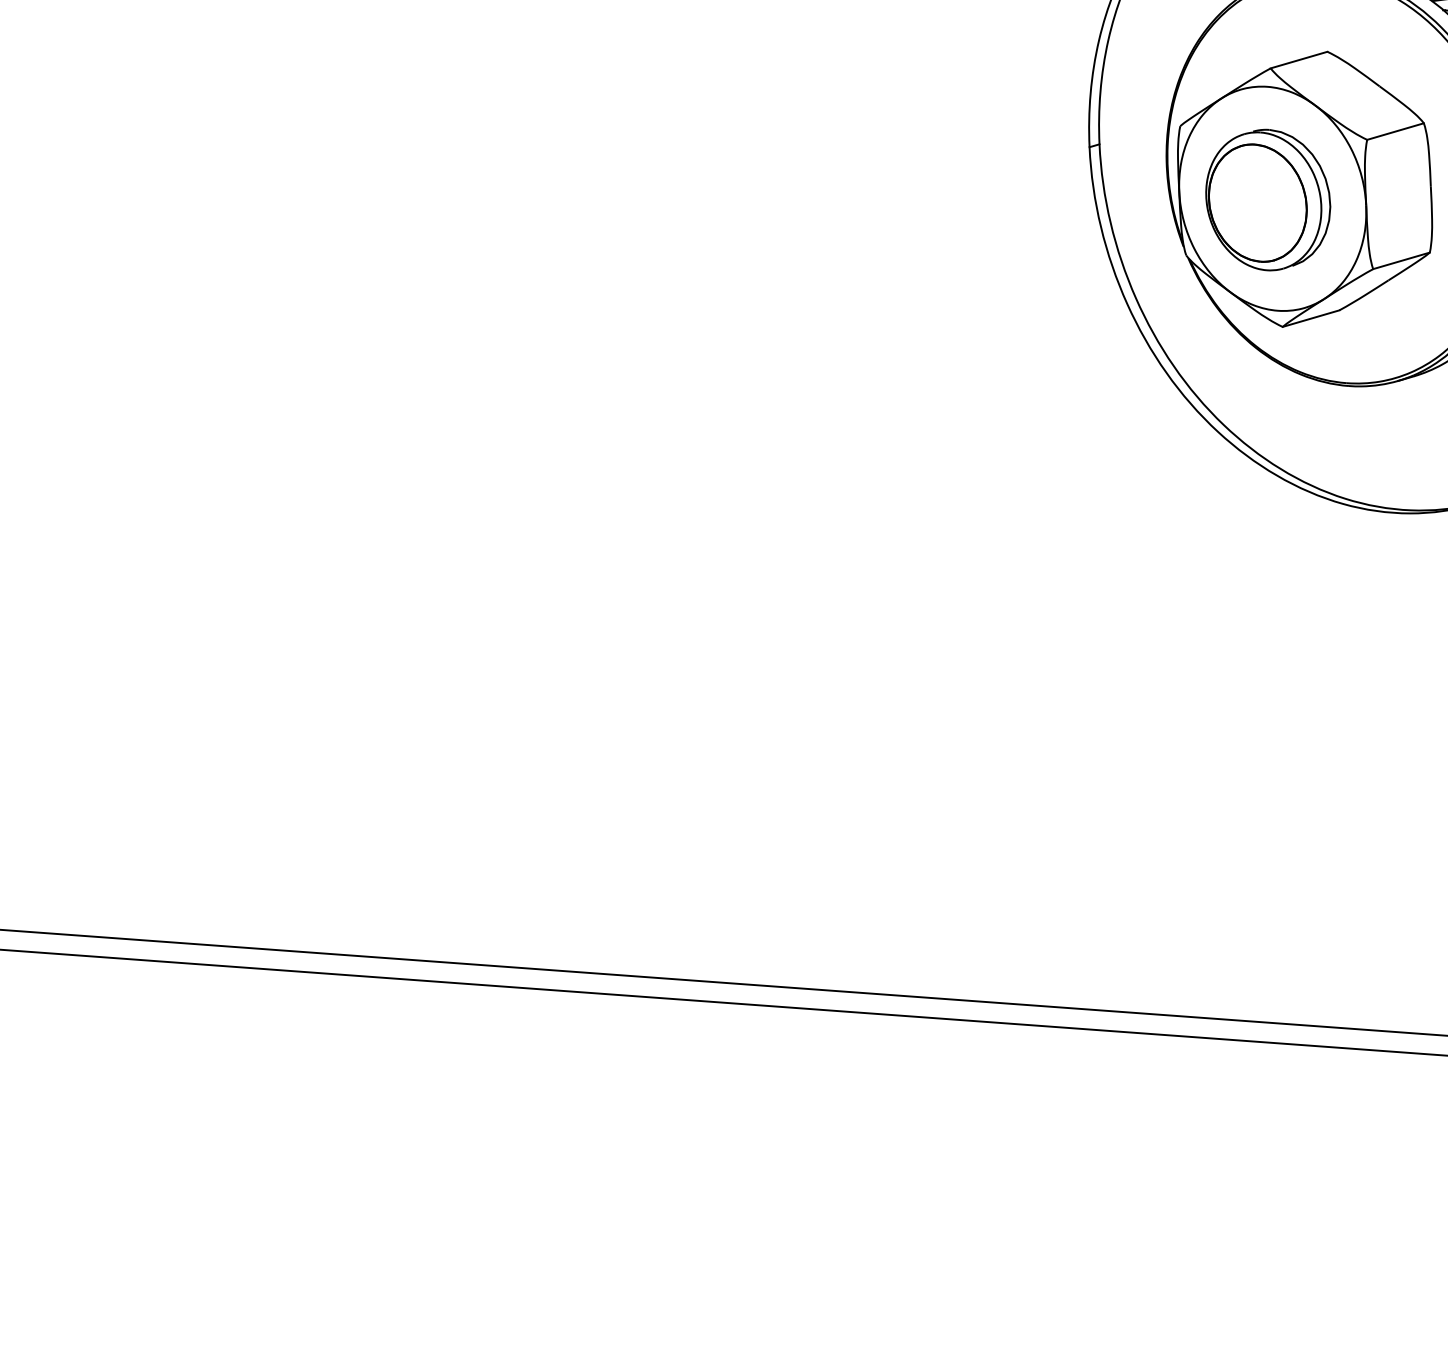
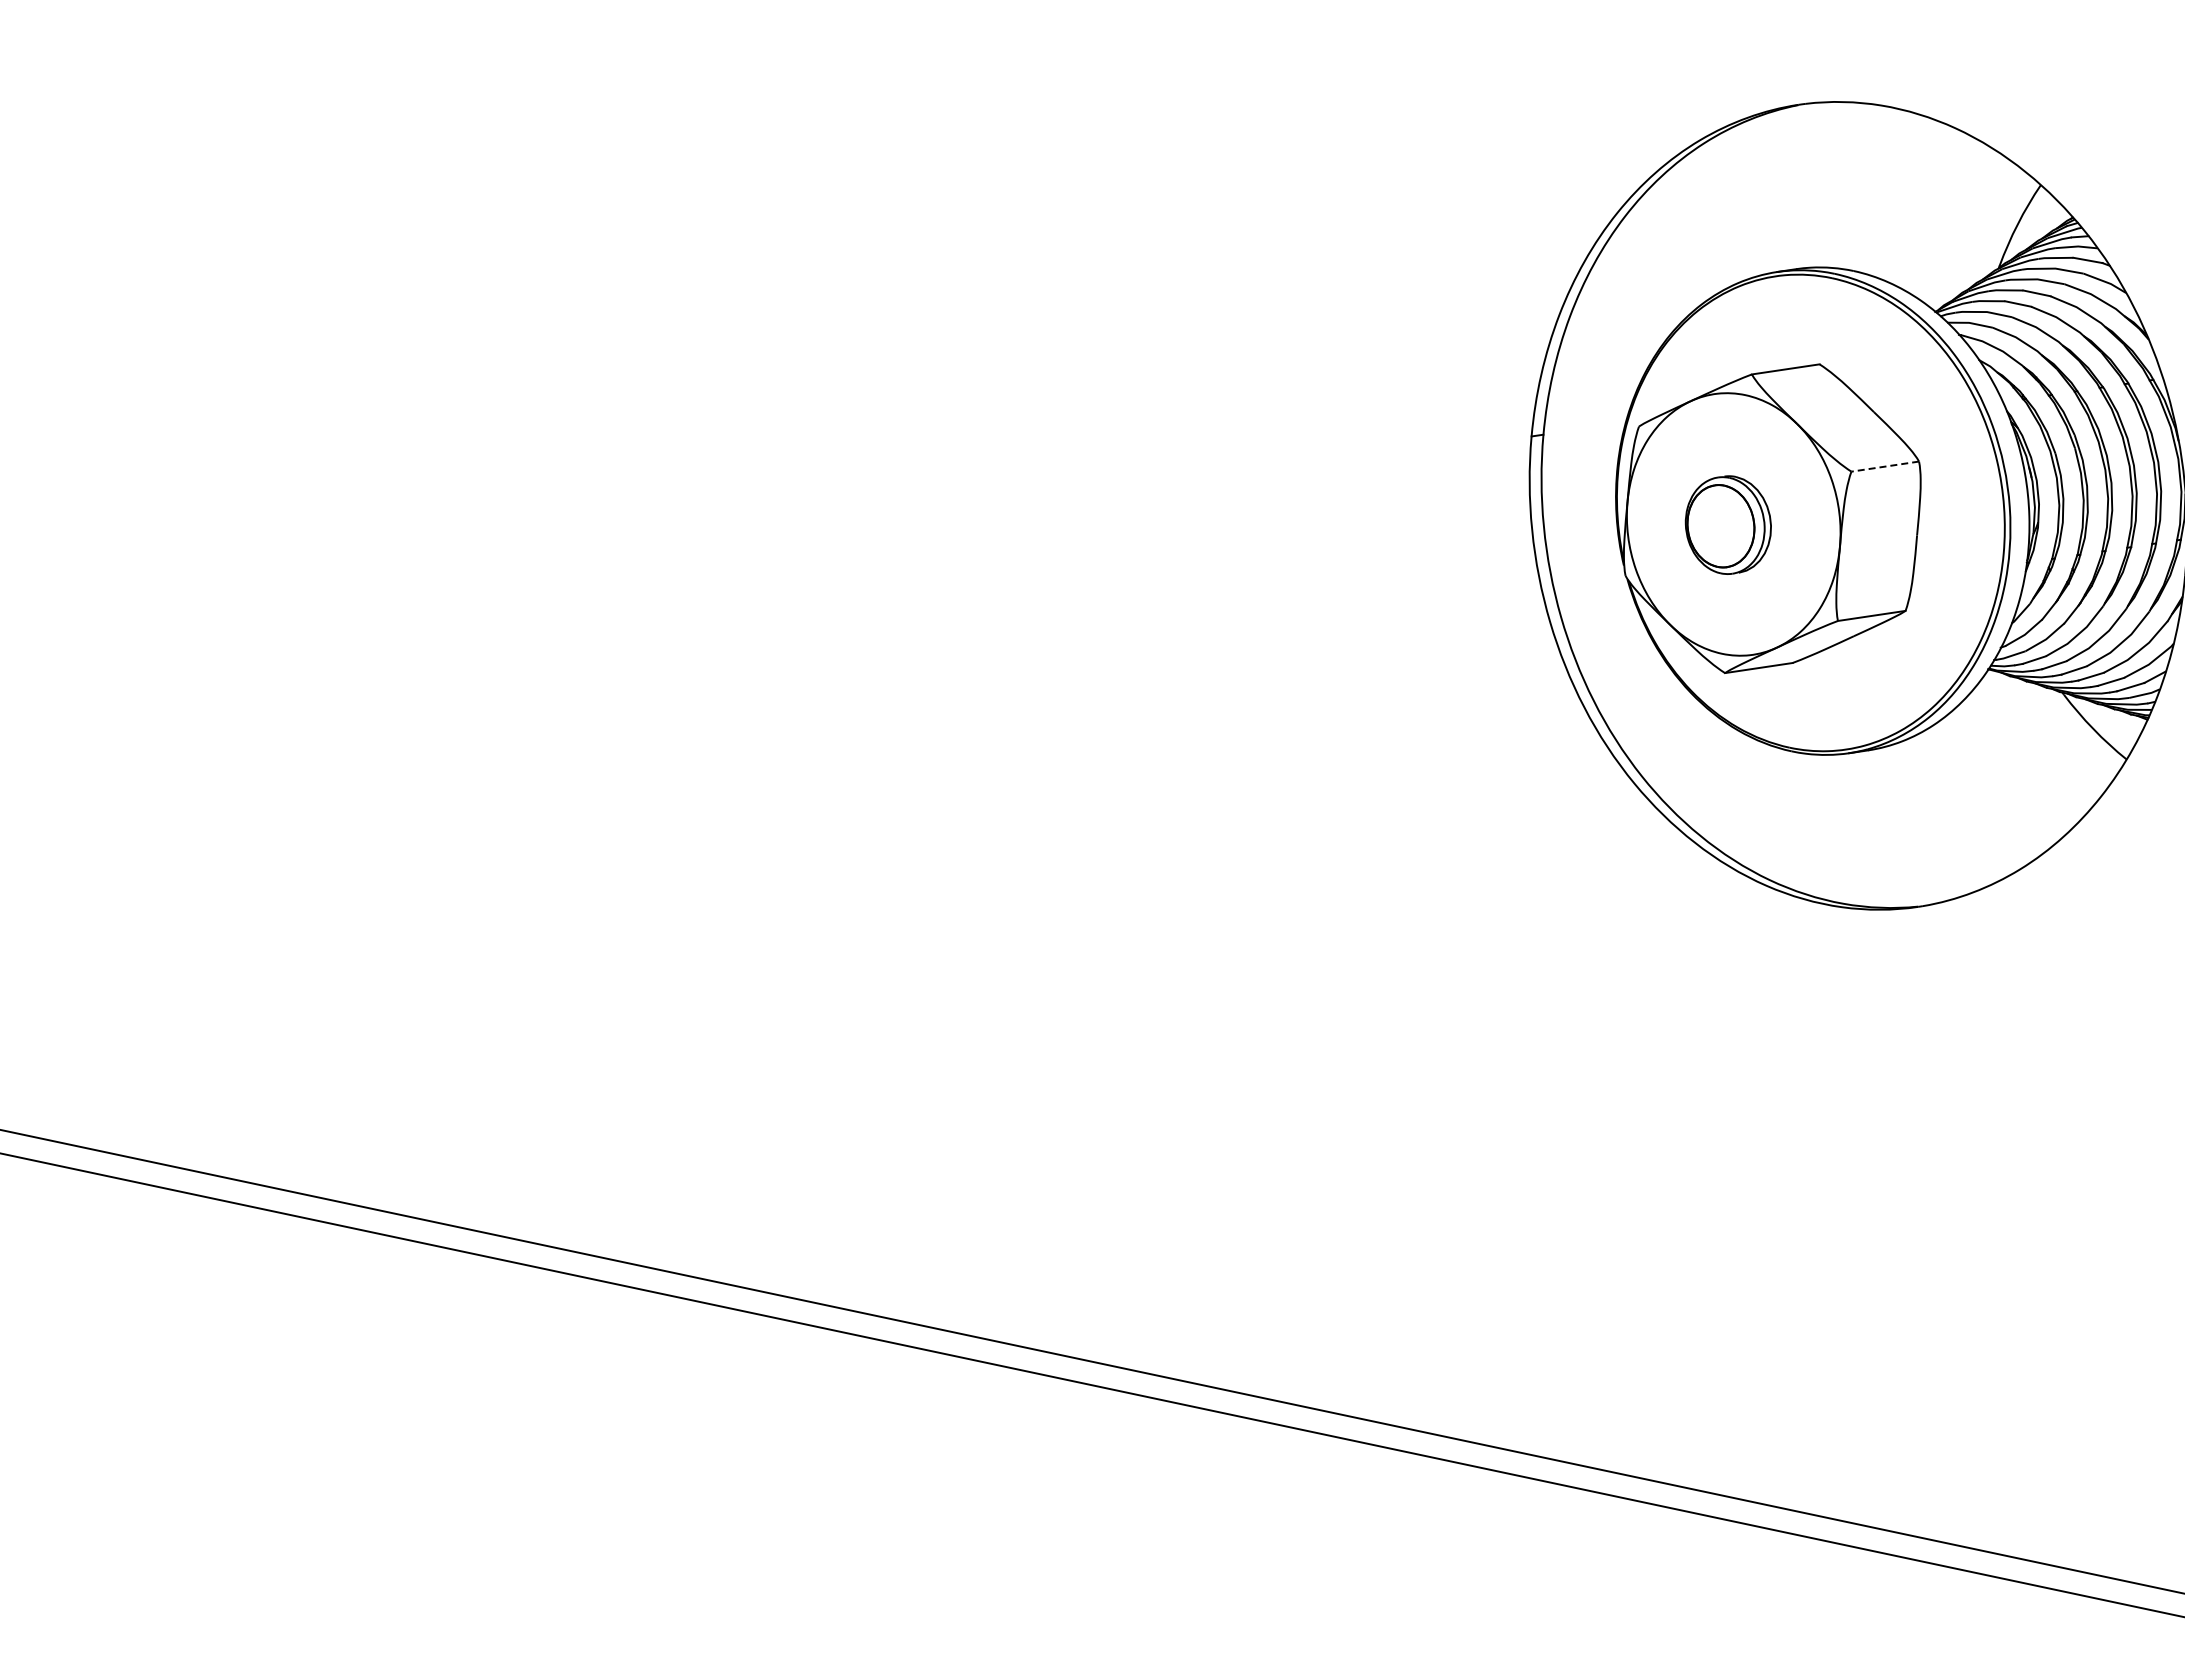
line: (1394, 131) -> (1884, 466), solid -> dashed
part: (1268, 199) -> (1728, 524), size x0.6

